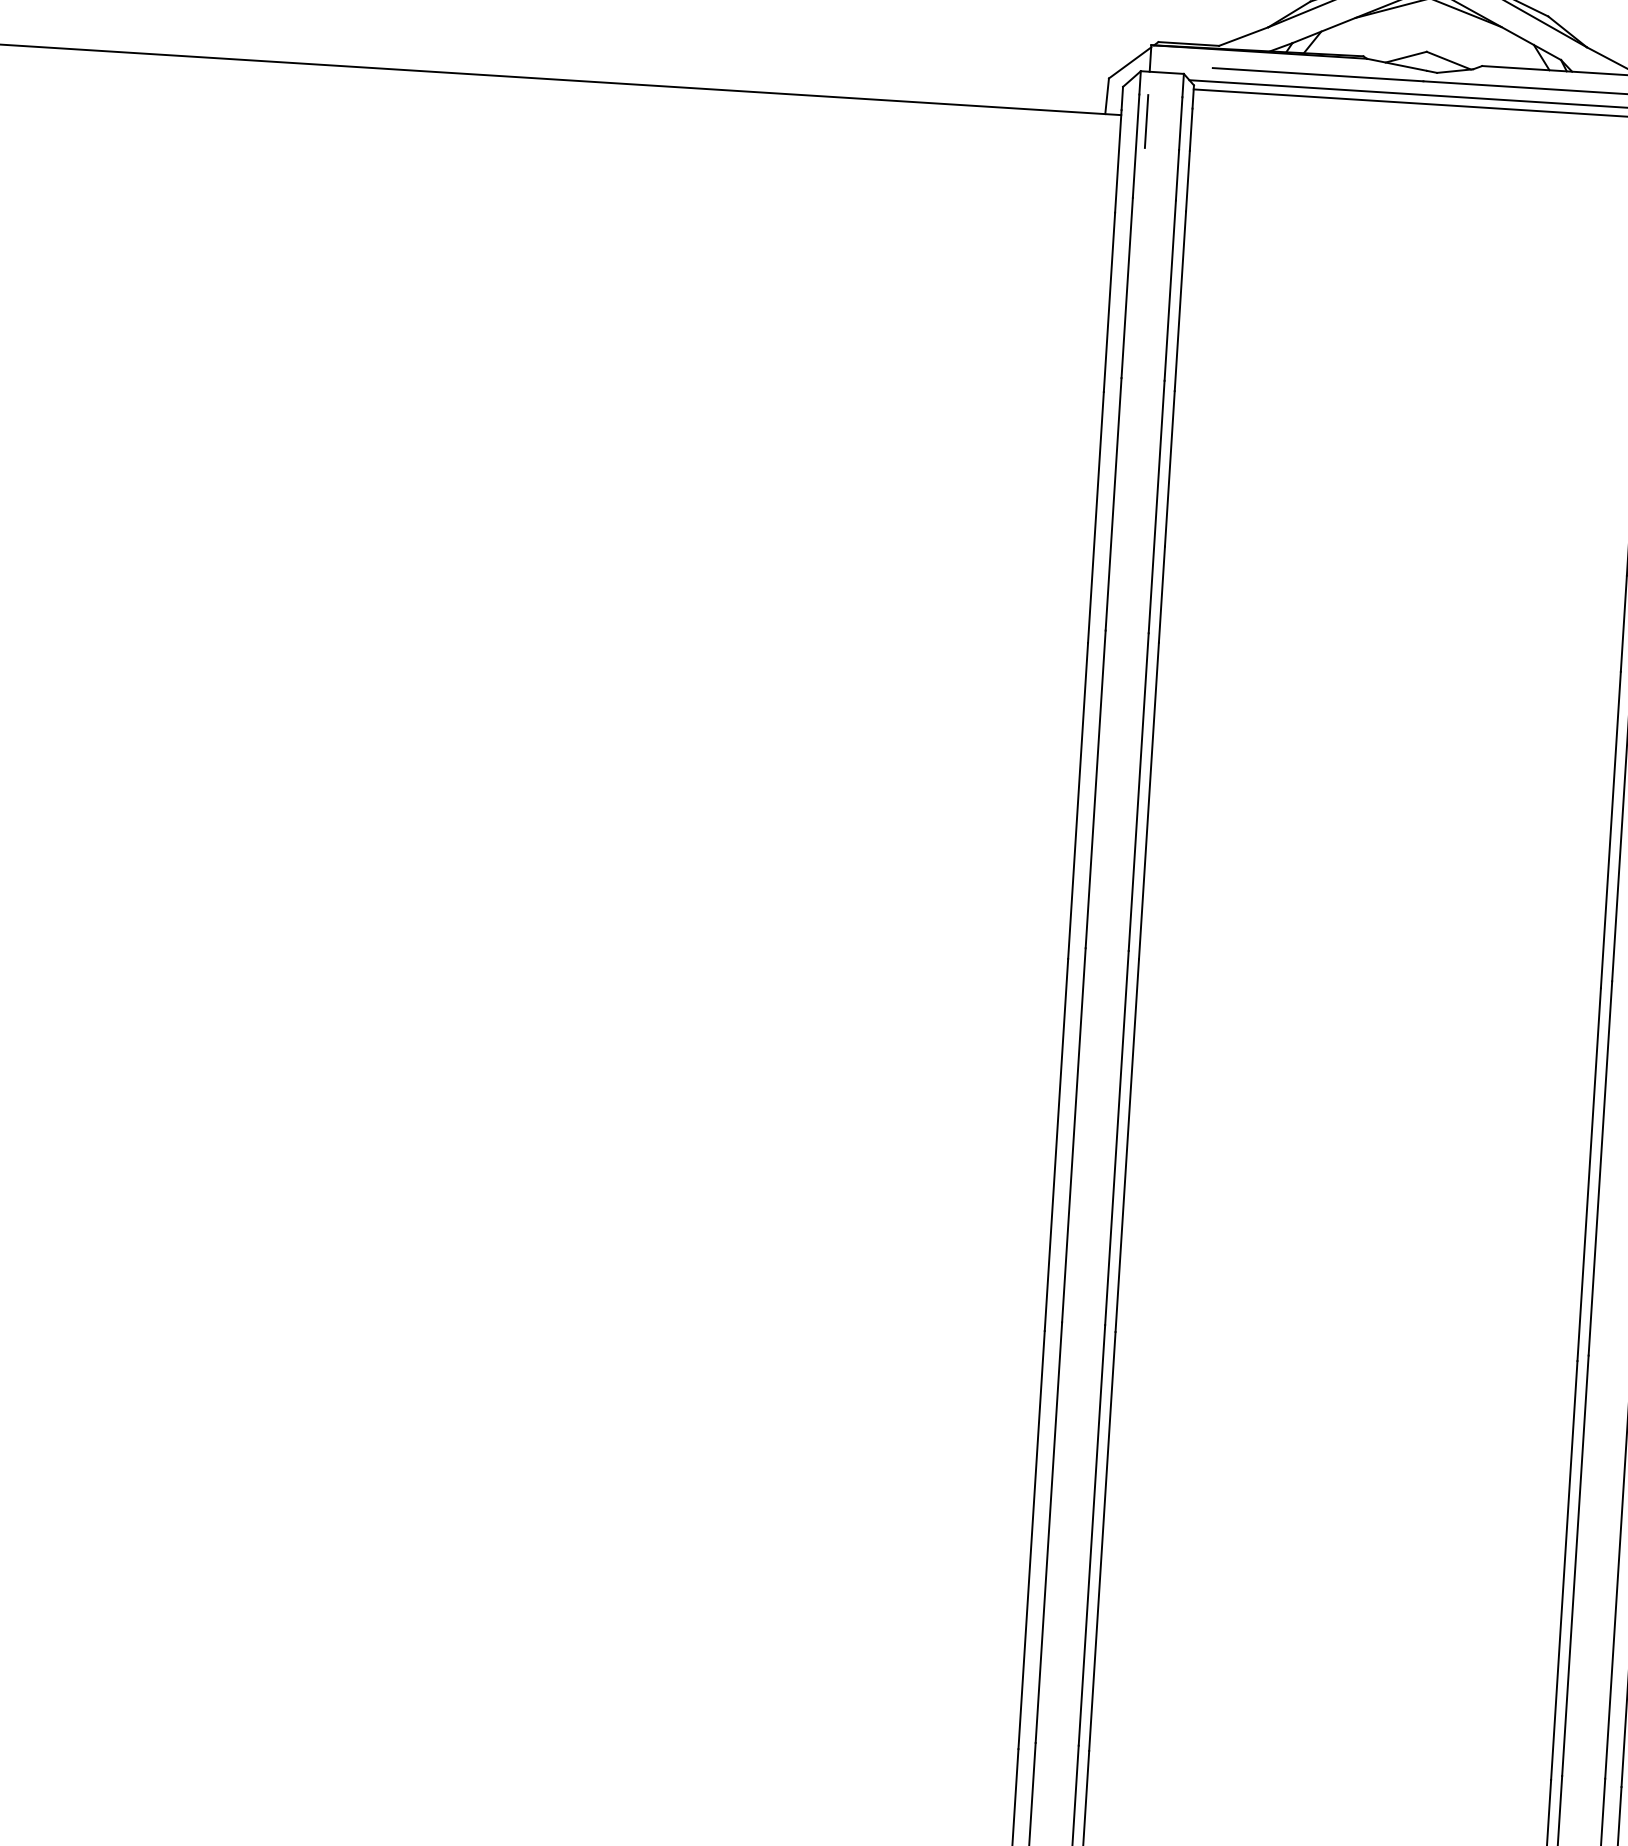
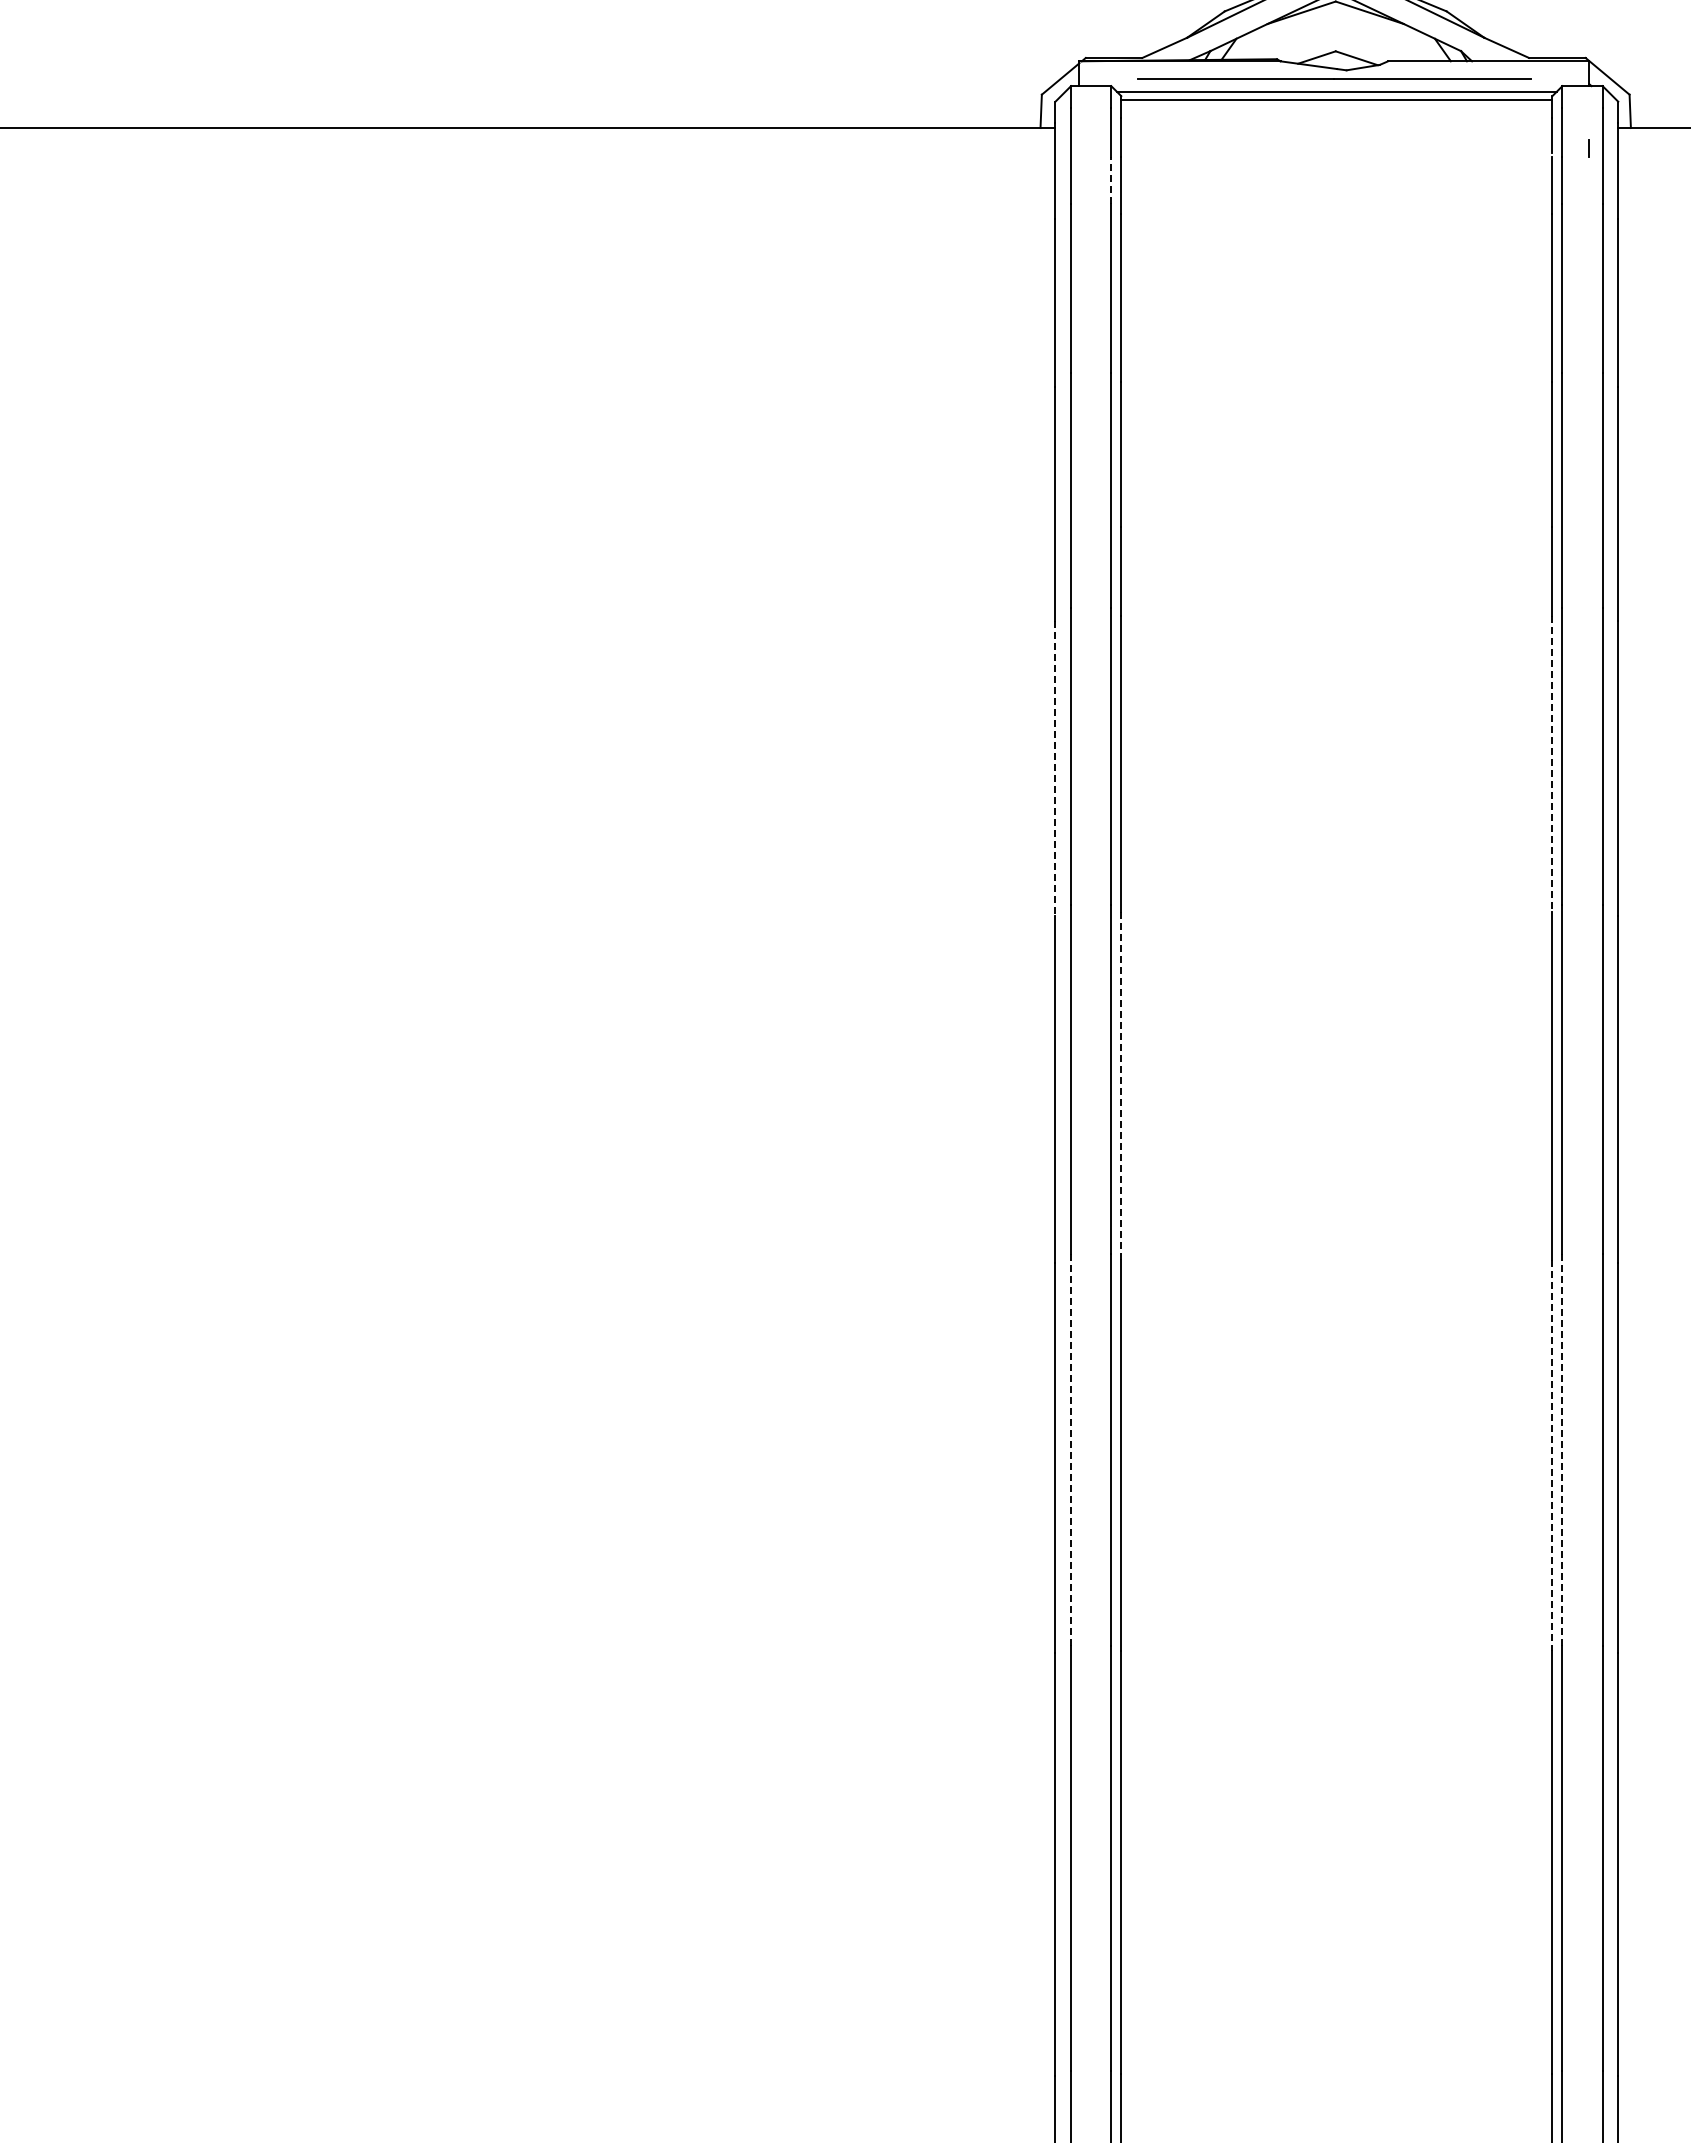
line: (1146, 121) -> (1079, 132), removed
line: (1177, 175) -> (1111, 180), solid -> dashed
line: (1078, 801) -> (1055, 768), solid -> dashed
line: (1611, 829) -> (1552, 763), solid -> dashed
line: (1127, 1145) -> (1121, 1085), solid -> dashed
line: (1049, 1533) -> (1071, 1450), solid -> dashed
line: (1575, 1566) -> (1562, 1450), solid -> dashed
line: (1564, 1570) -> (1552, 1455), solid -> dashed

